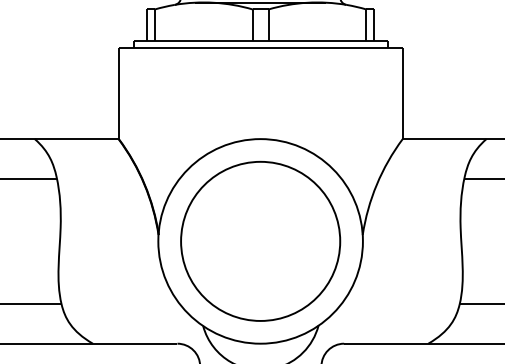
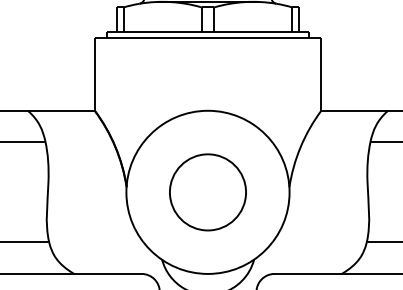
part: (260, 241) -> (207, 192), size x0.6

